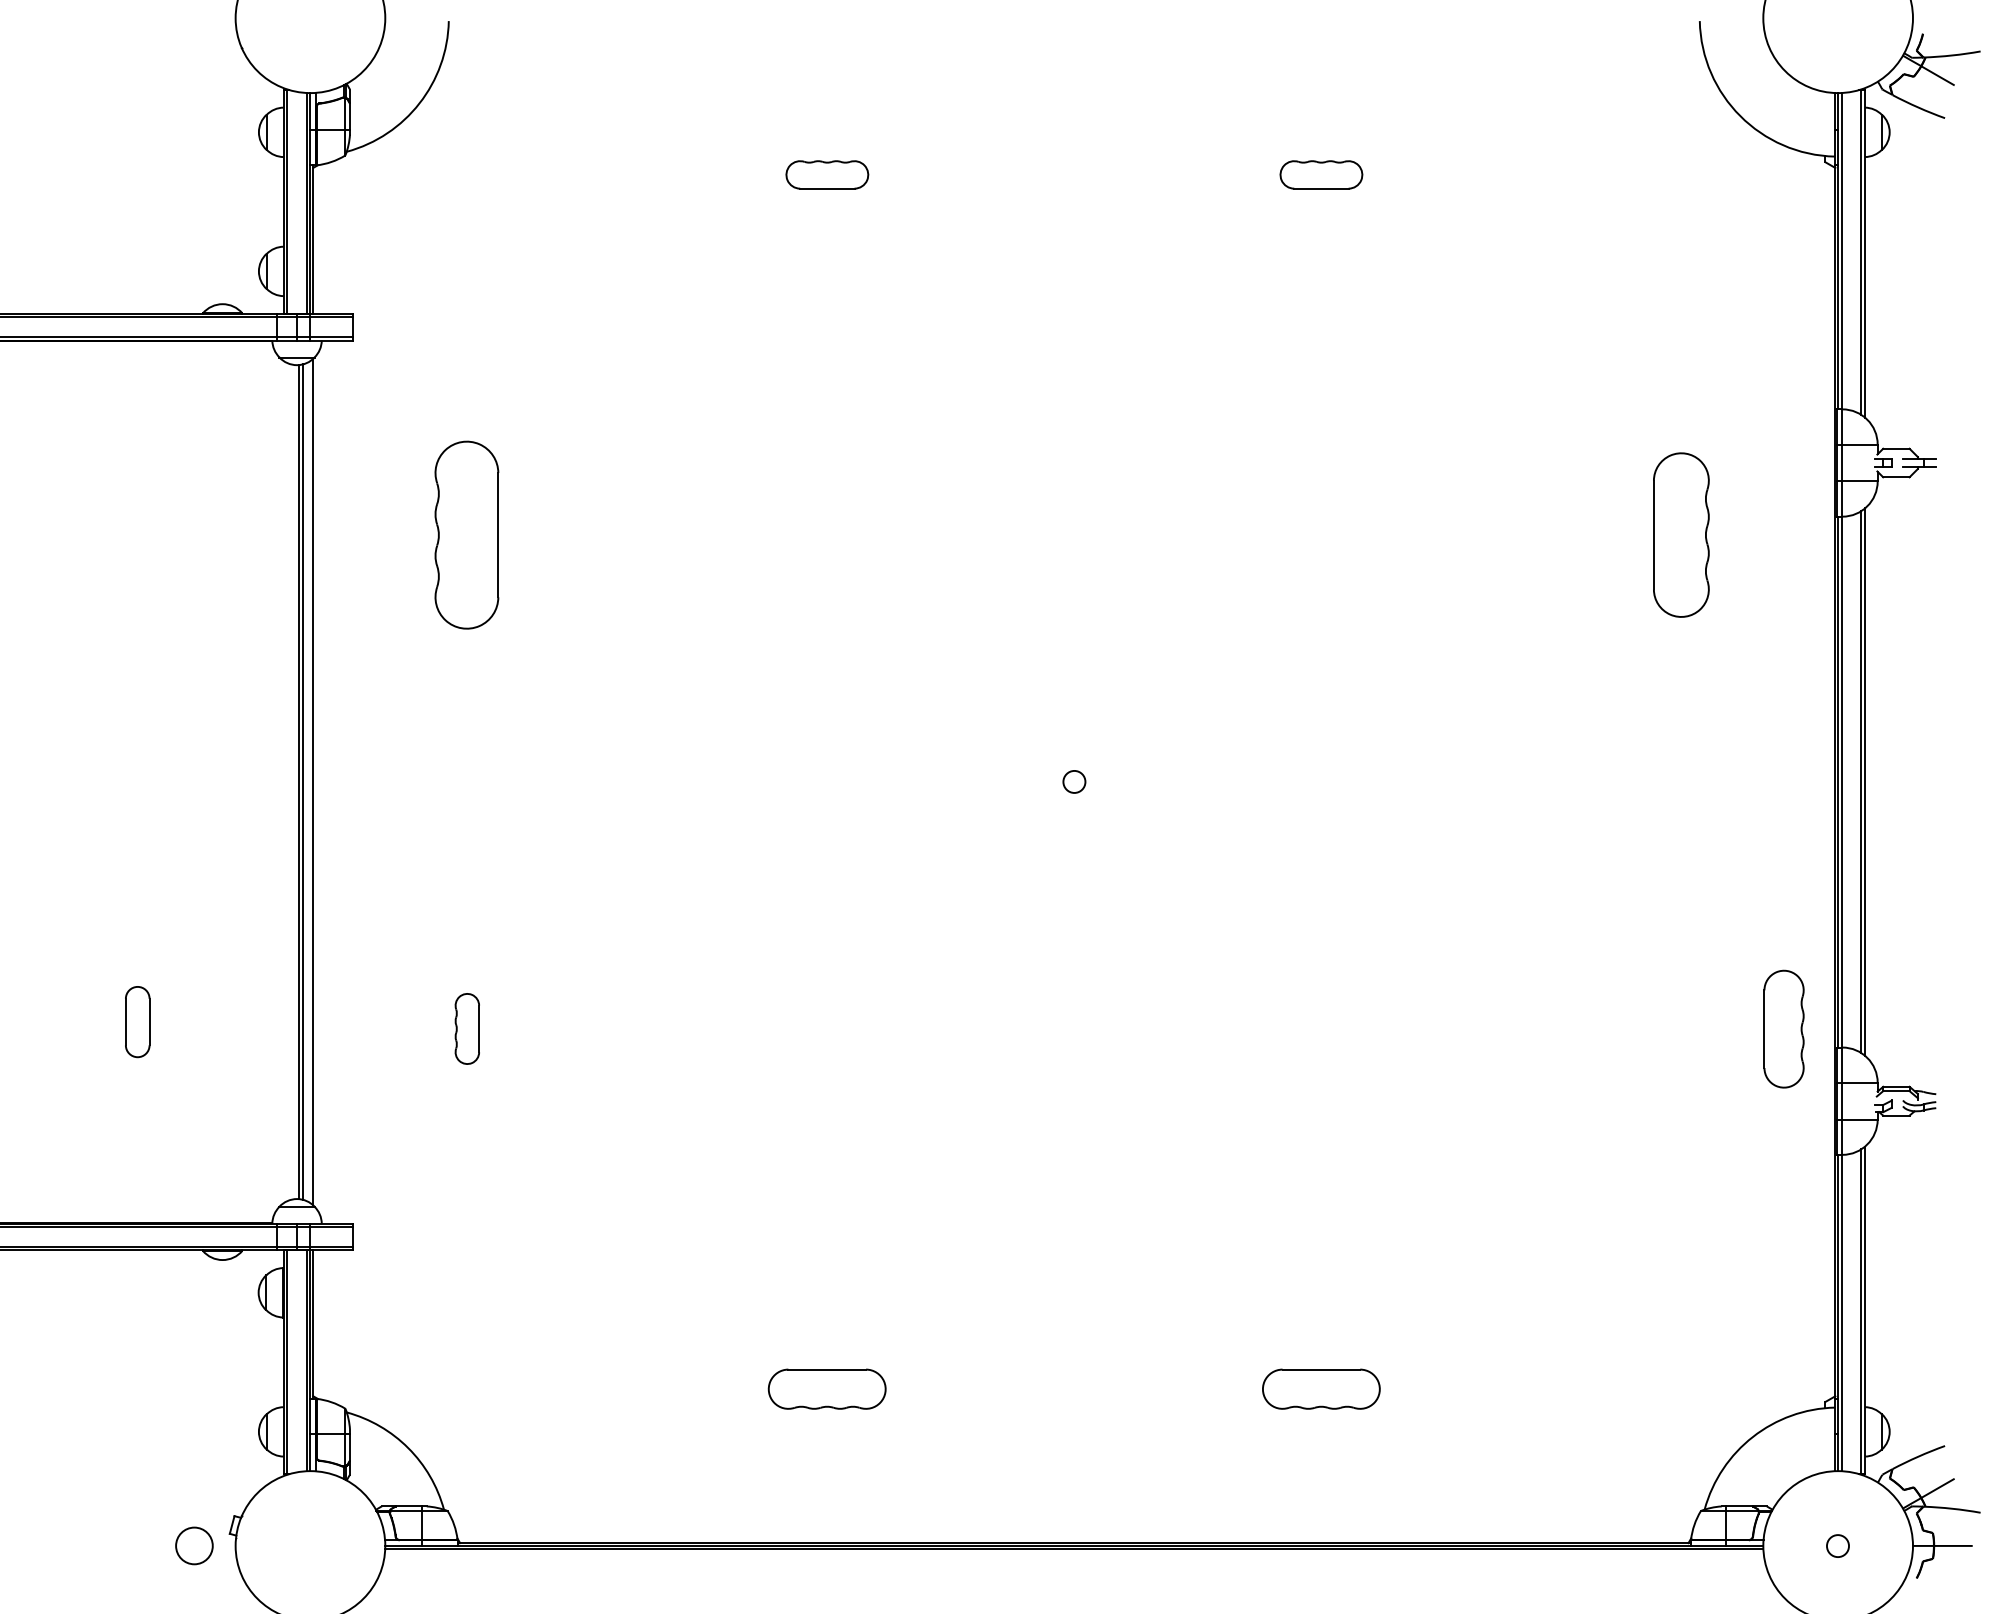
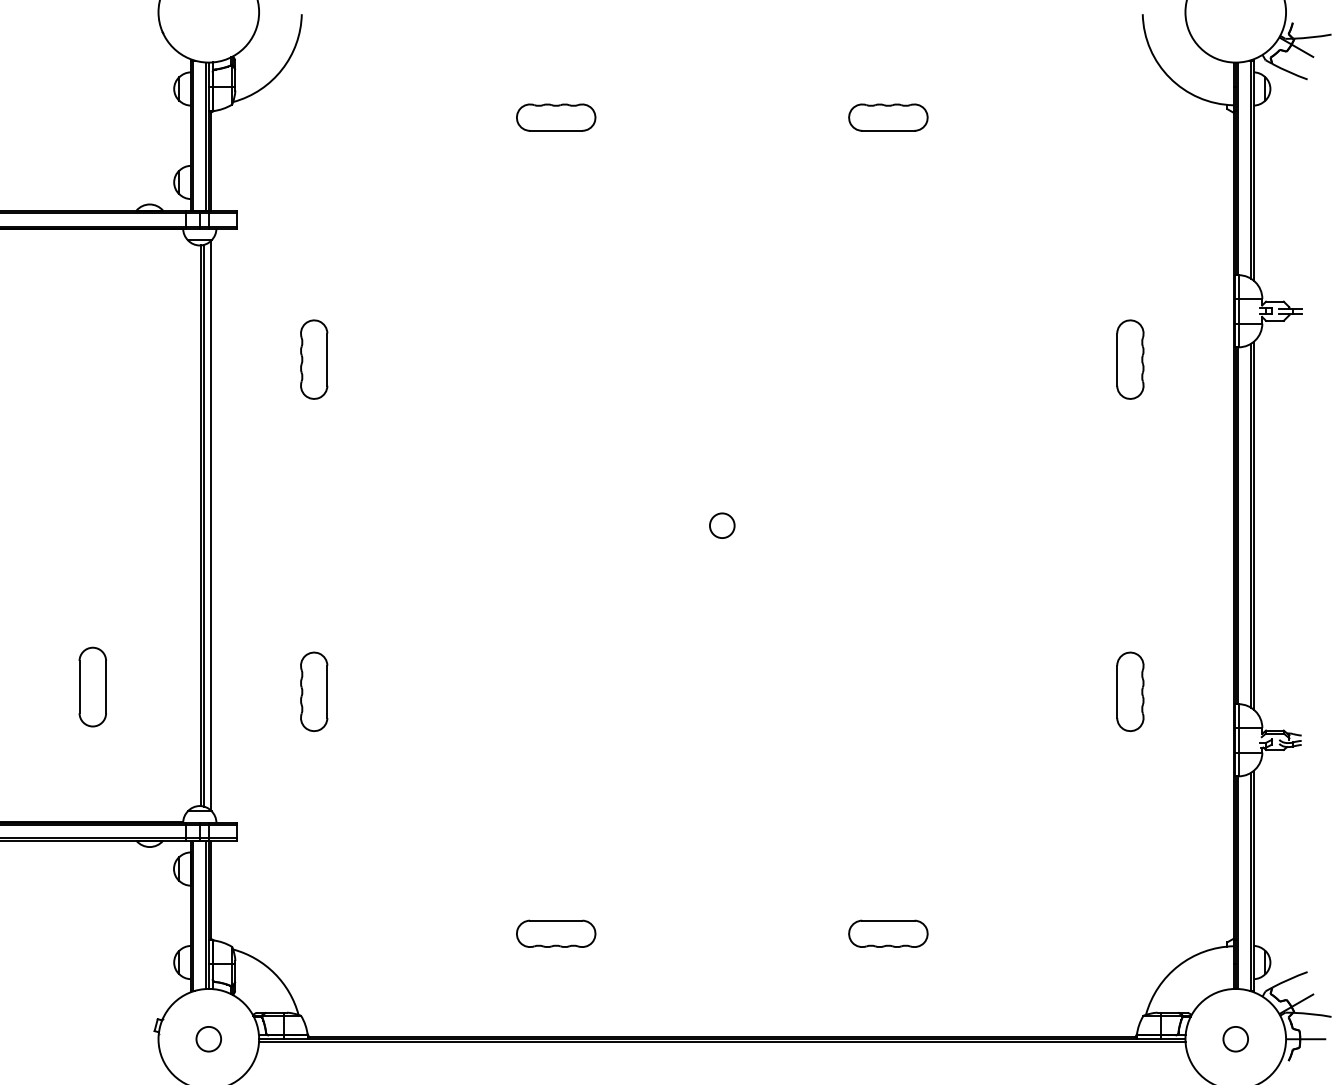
part: (827, 174) -> (556, 117), size x1.43
part: (1321, 174) -> (888, 117), size x1.43
part: (467, 534) -> (314, 359), size x0.62
part: (1681, 534) -> (1130, 359), size x0.71
circle: (1074, 781) -> (722, 525), size x1.67
part: (137, 1021) -> (92, 686), size x1.67
part: (467, 1028) -> (314, 691), size x1.67
part: (1784, 1028) -> (1130, 691), moved
circle: (193, 1546) -> (208, 1039), moved
circle: (1837, 1546) -> (1235, 1039), size x1.67

